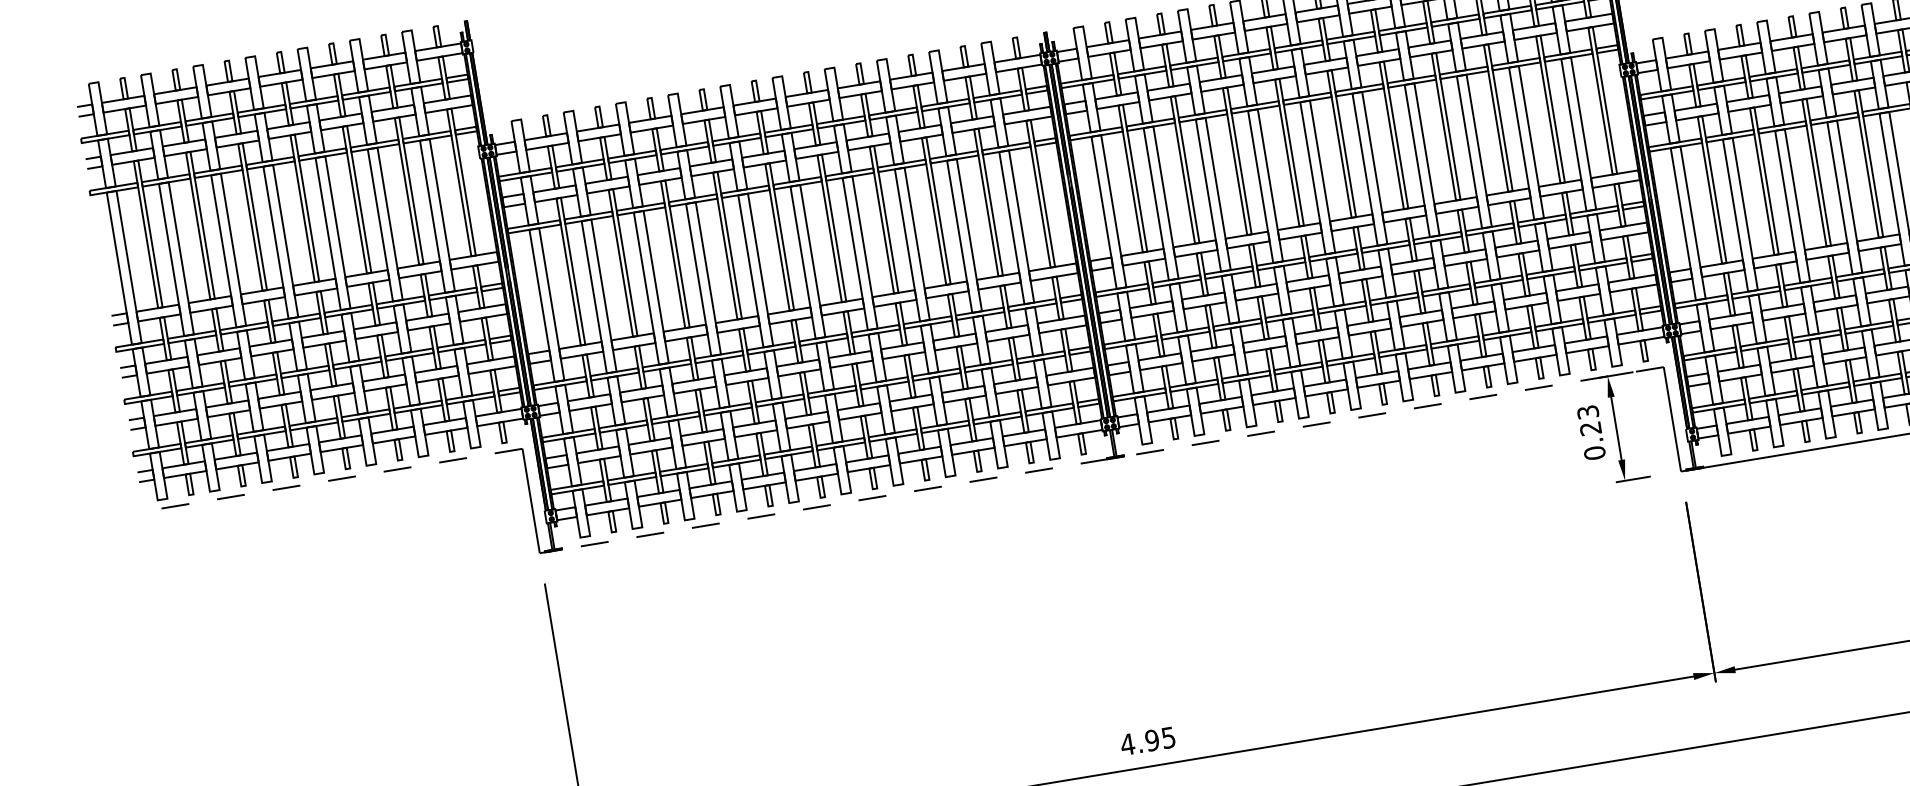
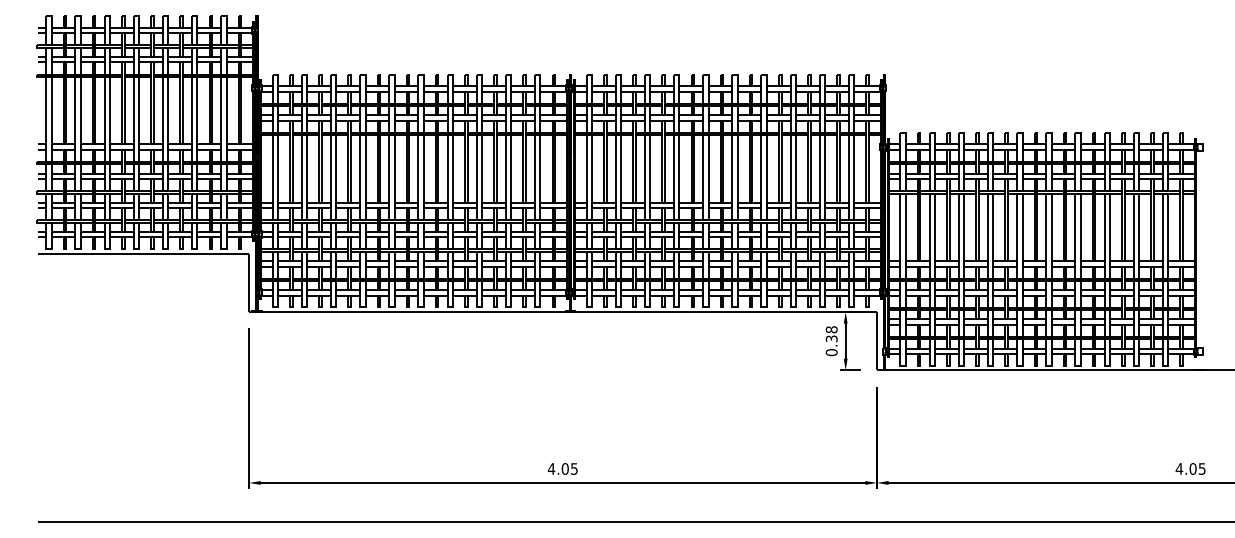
text: (1589, 420) -> (831, 334), 0.23 -> 0.38
line: (1102, 460) -> (563, 312), dashed -> solid
line: (333, 479) -> (143, 253), dashed -> solid
text: (1150, 739) -> (564, 468), 4.95 -> 4.05

